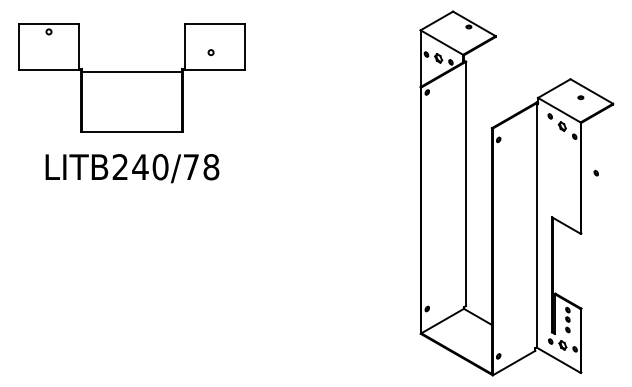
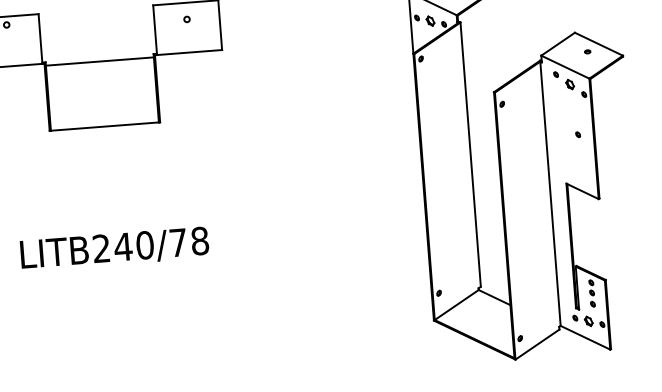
circle: (210, 52) -> (186, 19), moved
text: (132, 168) -> (114, 249), moved
part: (595, 172) -> (577, 134), moved

